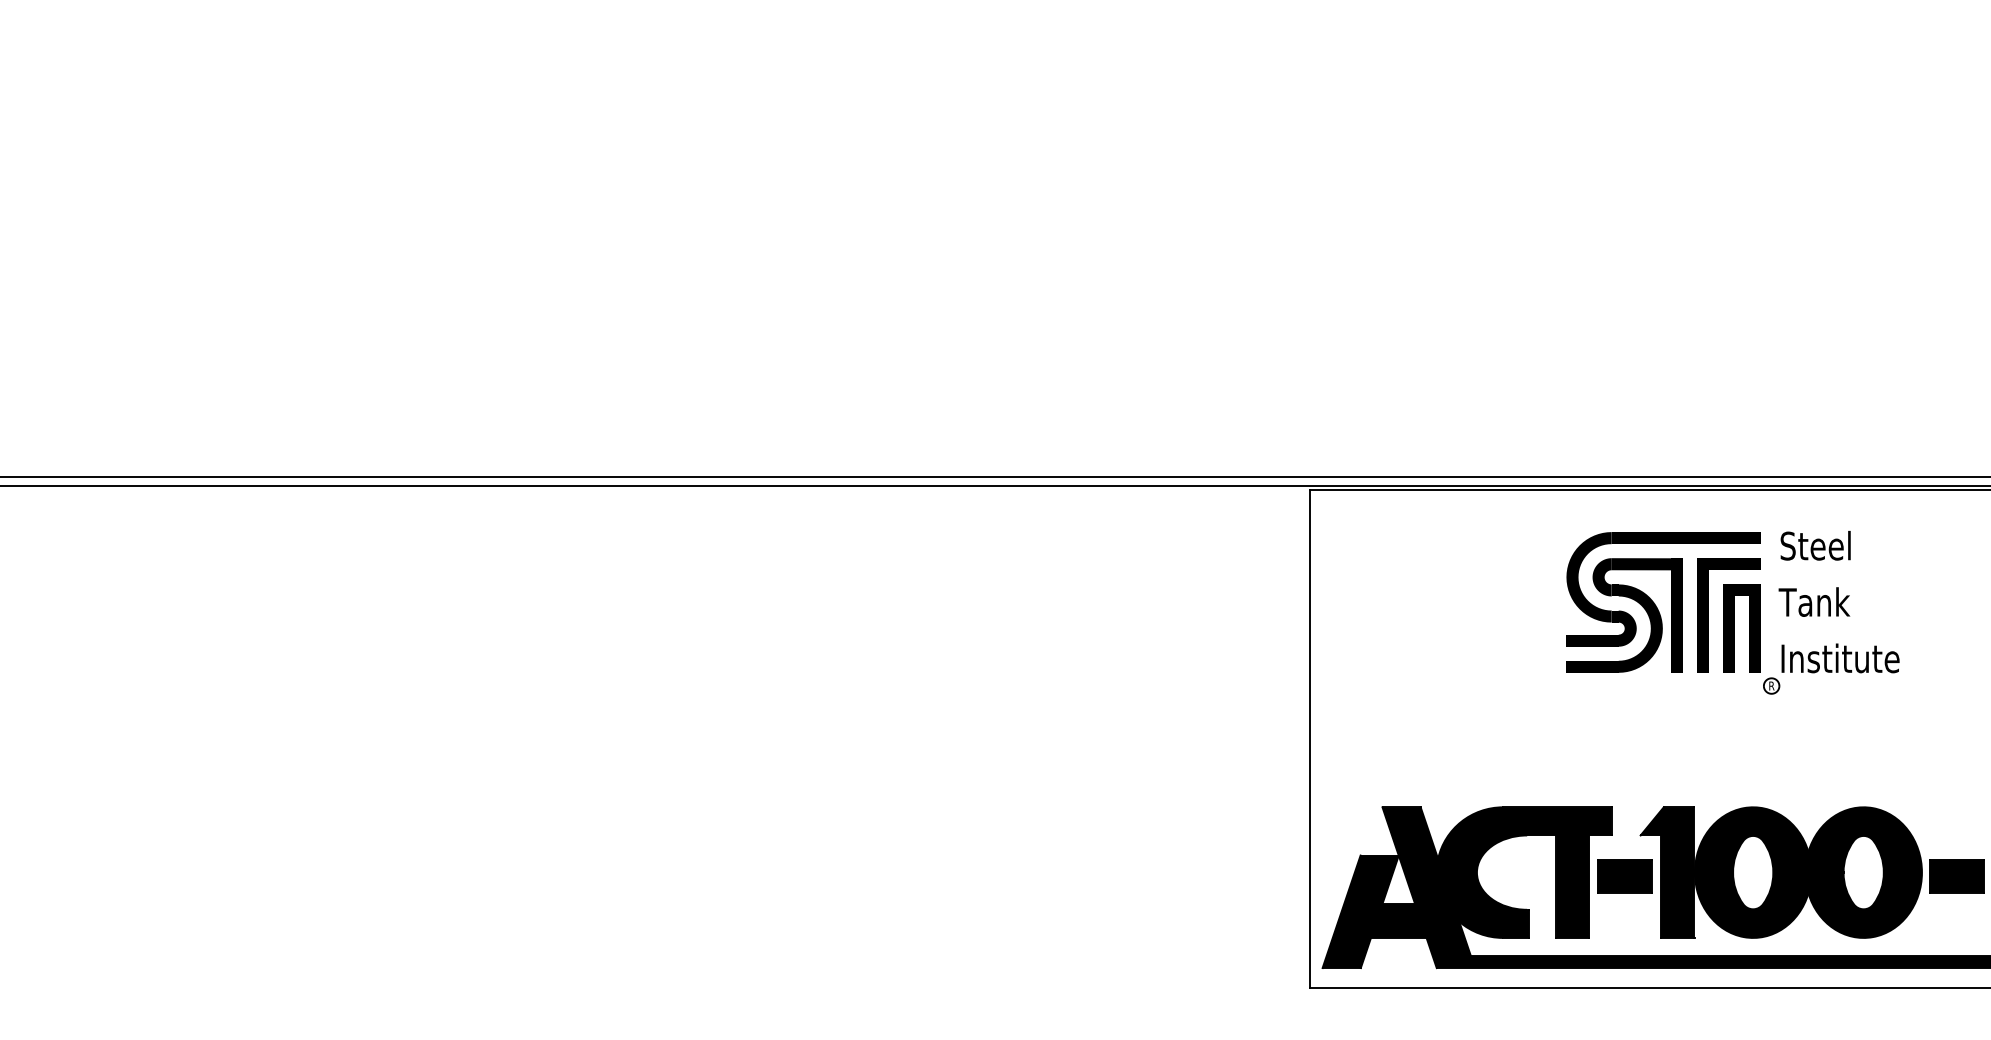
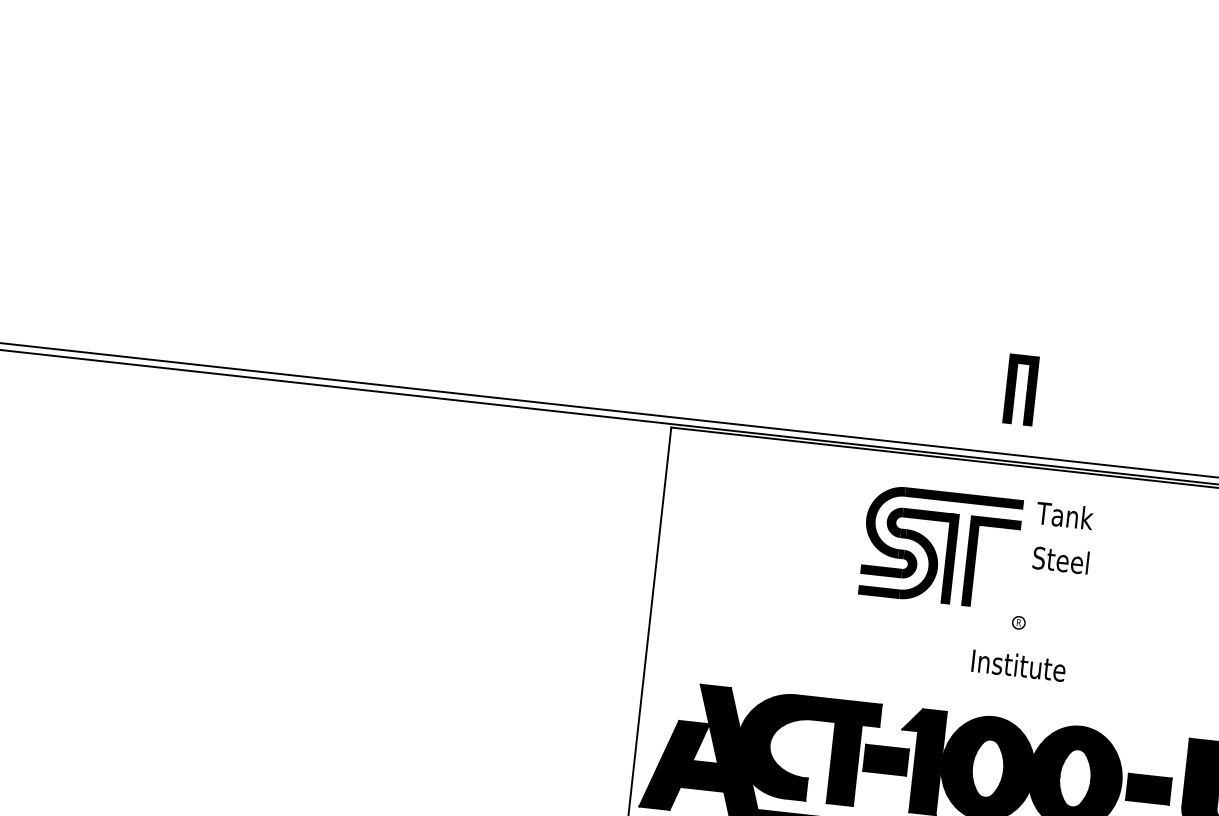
text: (1814, 545) -> (1065, 515), Steel -> Tank
text: (1814, 601) -> (1060, 559), Tank -> Steel
line: (1734, 628) -> (1014, 389), moved
text: (1840, 658) -> (1018, 665), moved

